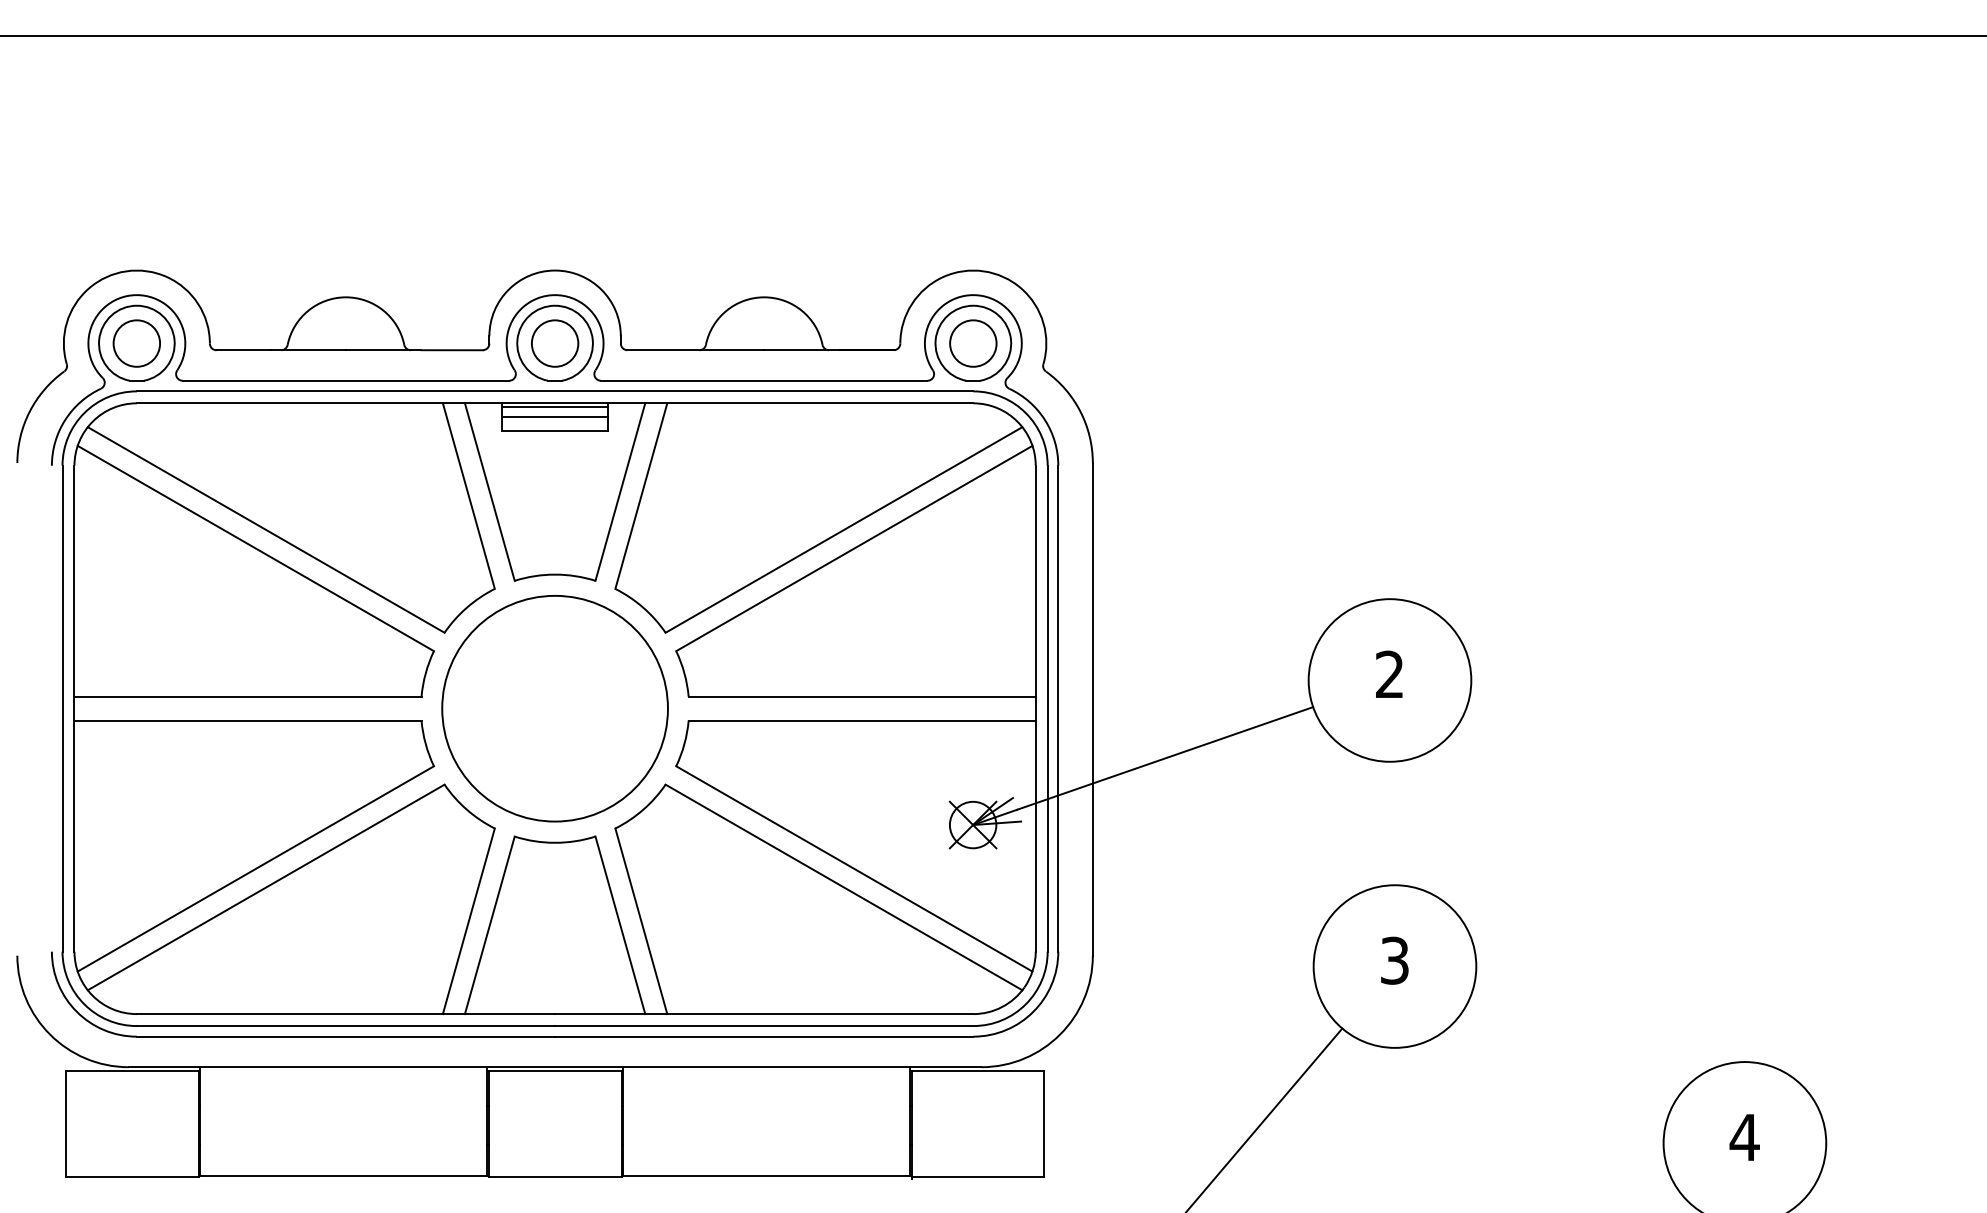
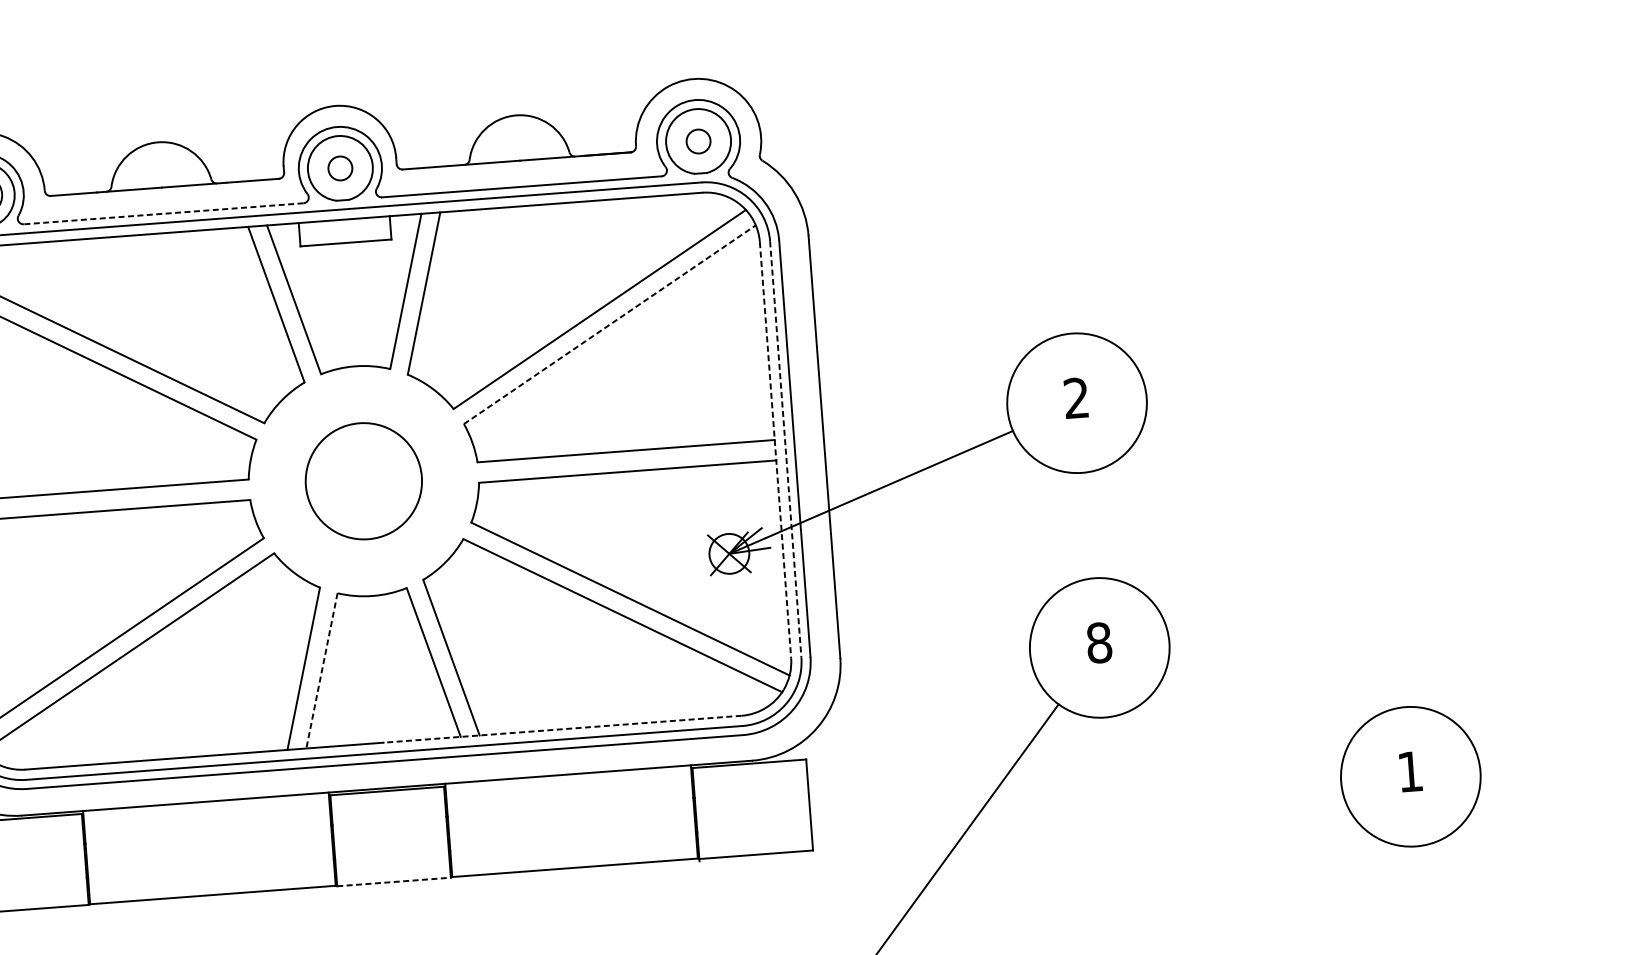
circle: (554, 343) -> (339, 168), size x0.6
circle: (973, 343) -> (698, 141), size x0.6
line: (345, 380) -> (163, 213), solid -> dashed
line: (555, 406) -> (344, 222), removed
line: (555, 417) -> (345, 231), removed
line: (854, 548) -> (609, 324), solid -> dashed
circle: (554, 708) -> (363, 481), size x0.6
line: (1035, 708) -> (775, 450), solid -> dashed
line: (1047, 708) -> (785, 449), solid -> dashed
line: (489, 925) -> (321, 671), solid -> dashed
text: (1394, 960) -> (1098, 642), 3 -> 8
line: (763, 1014) -> (562, 729), solid -> dashed
text: (1744, 1137) -> (1410, 771), 4 -> 1
line: (555, 1176) -> (394, 881), solid -> dashed

